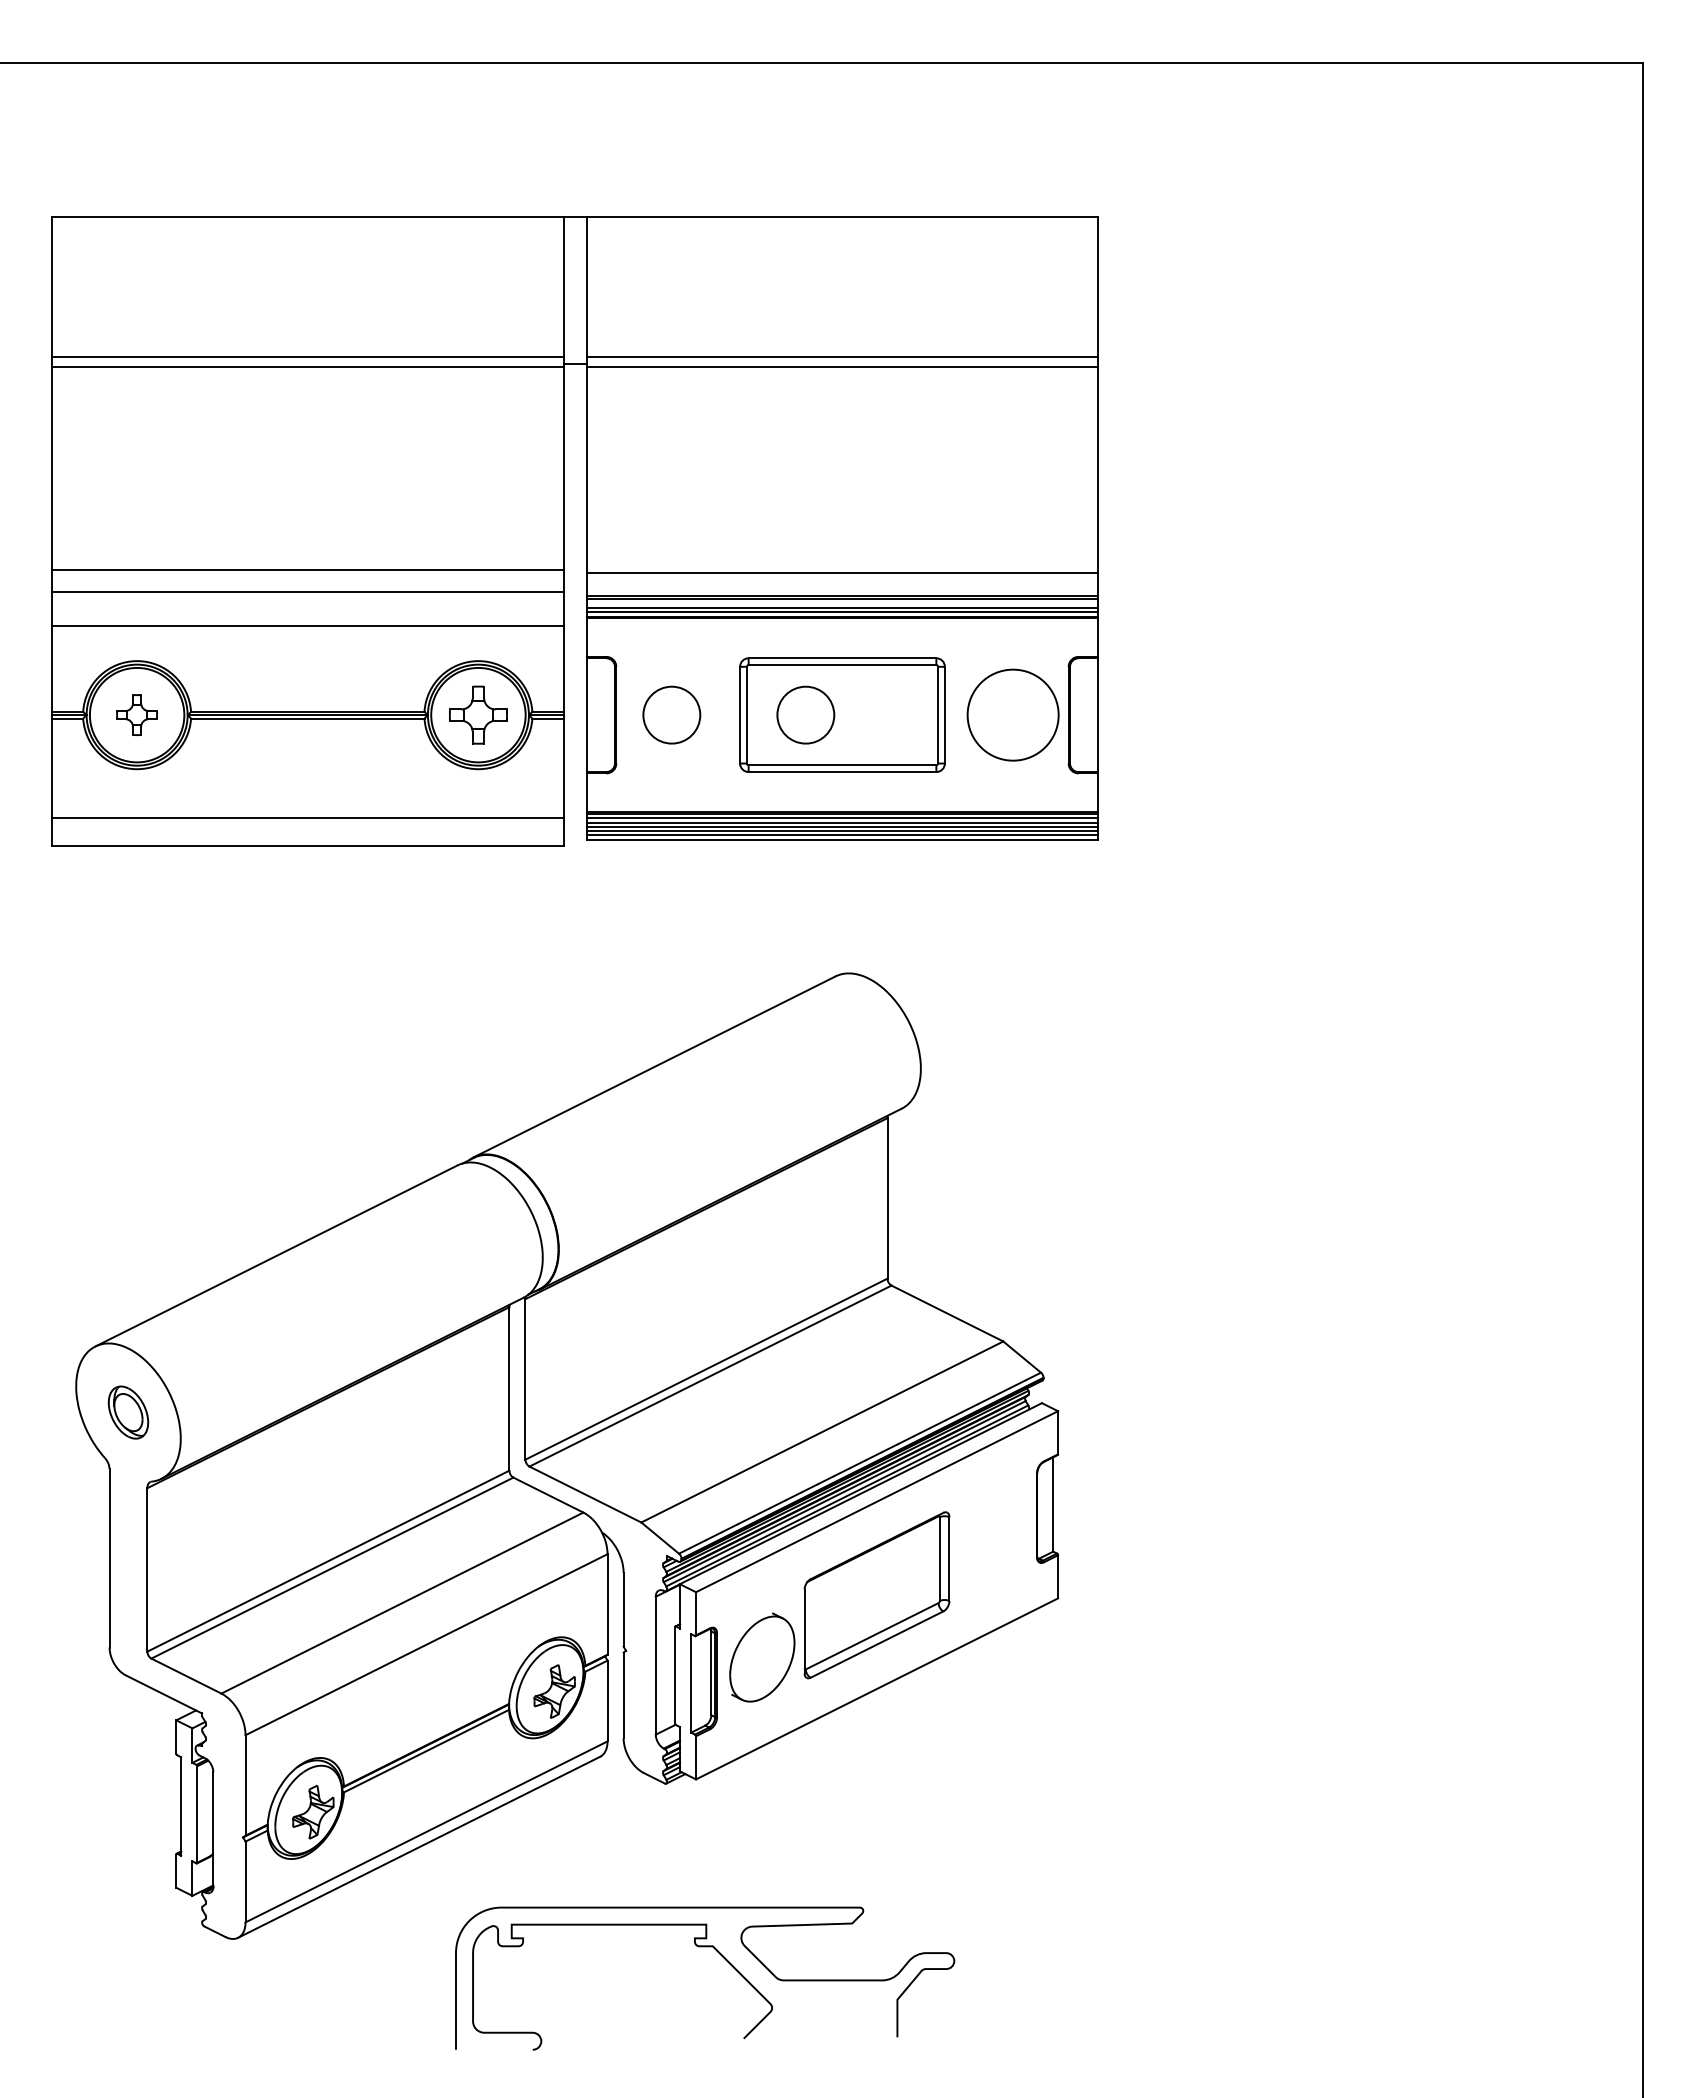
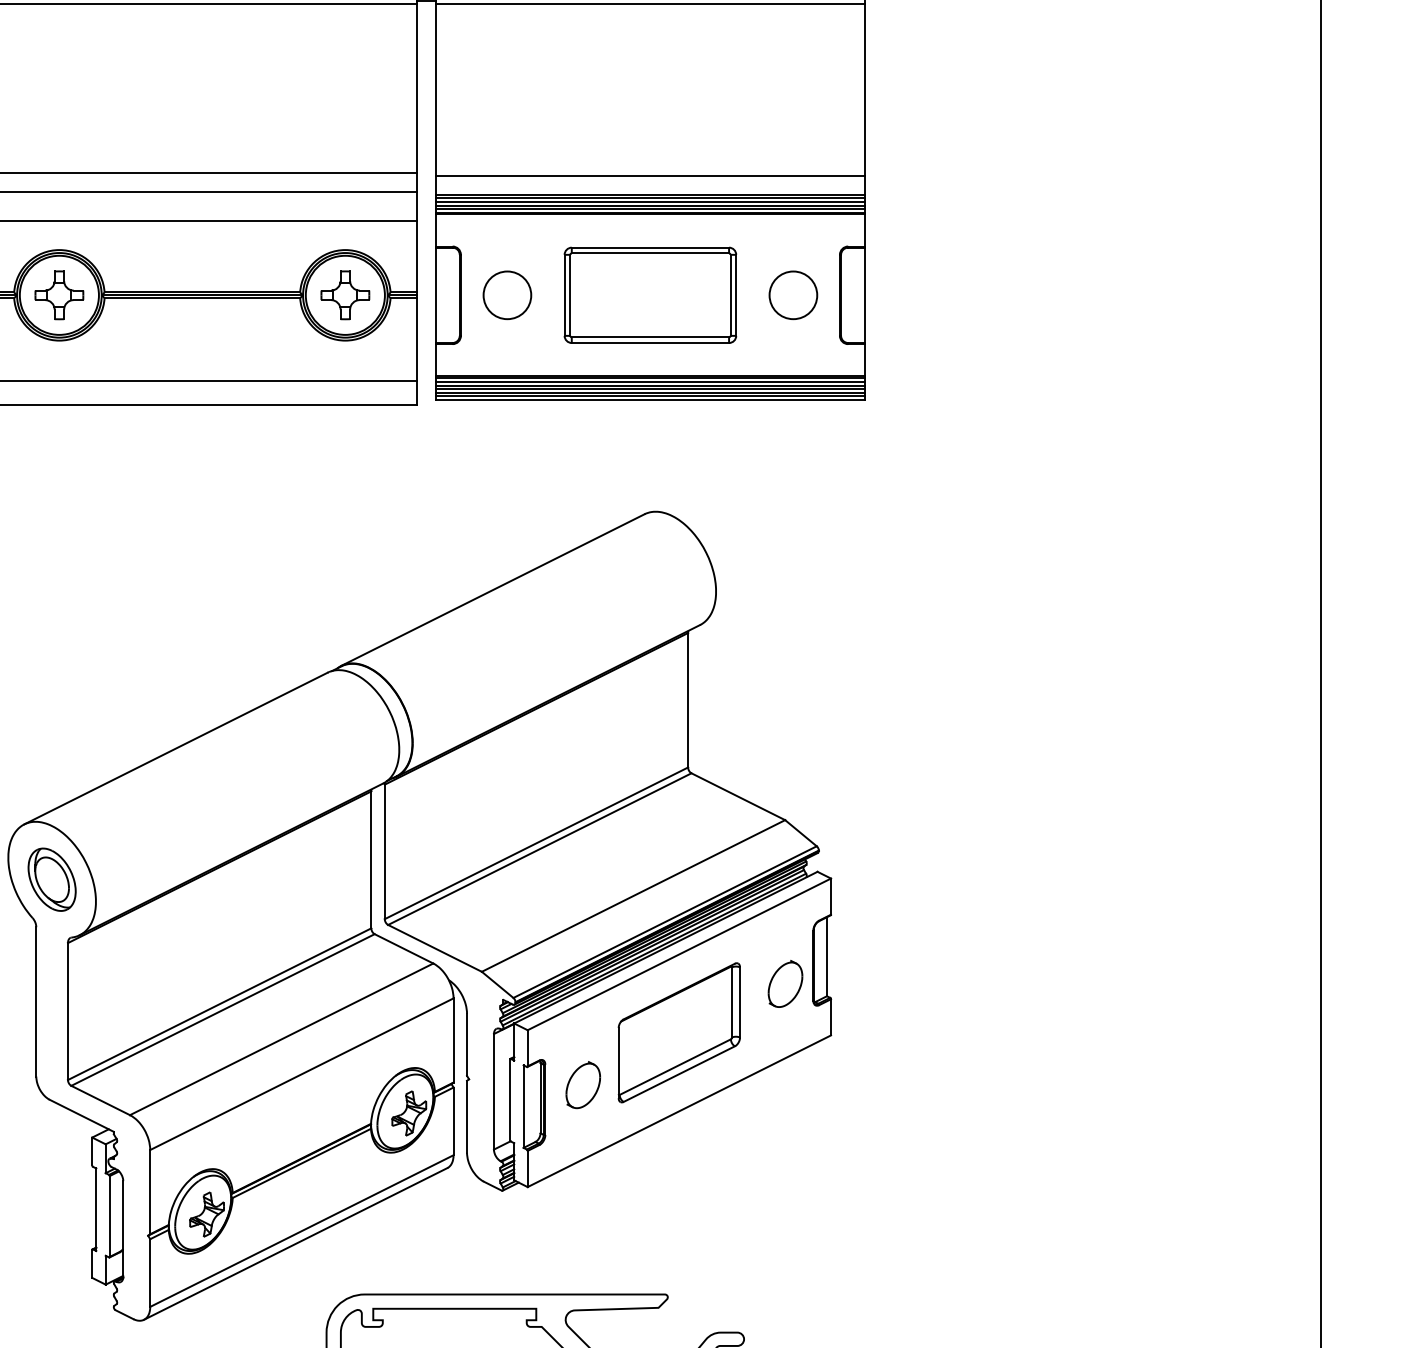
line: (842, 603) -> (650, 201), added
part: (136, 714) -> (58, 294), size x1.43
circle: (805, 714) -> (619, 294), removed
circle: (1012, 714) -> (792, 294), size x0.62
part: (128, 1412) -> (52, 879), size x1.43
part: (1003, 1536) -> (785, 983), added
part: (762, 1657) -> (583, 1084), size x0.62

